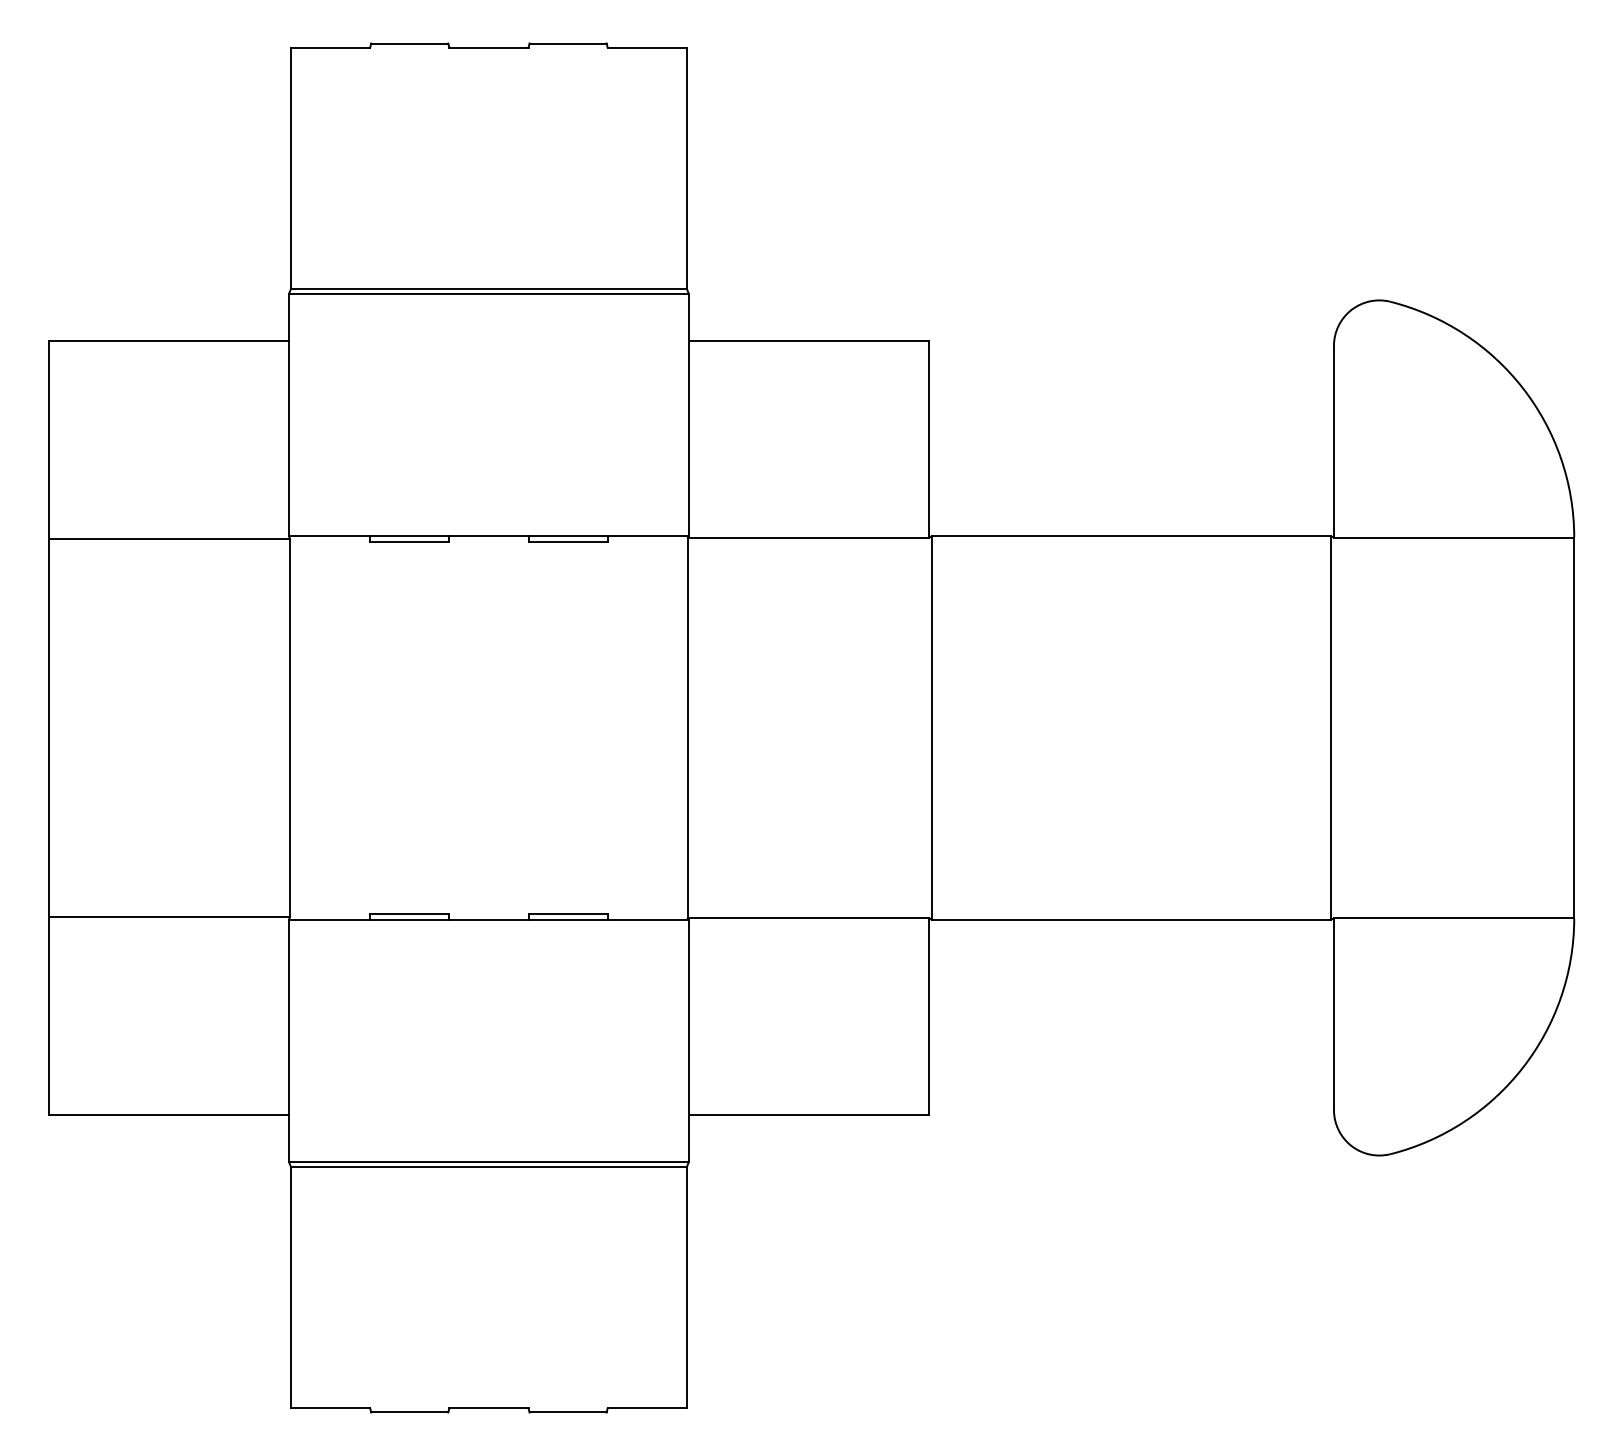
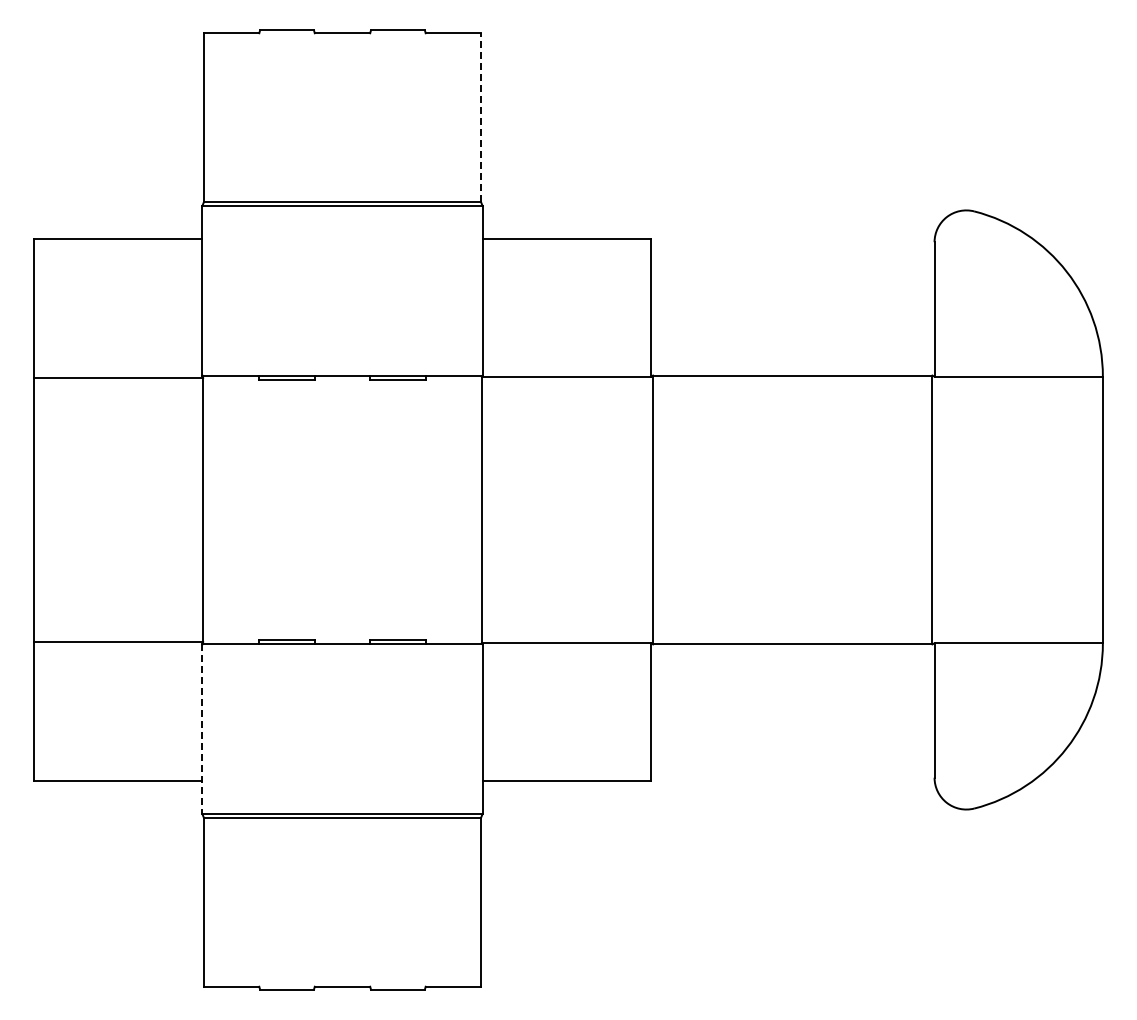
line: (687, 167) -> (481, 117), solid -> dashed
line: (289, 1041) -> (202, 729), solid -> dashed

